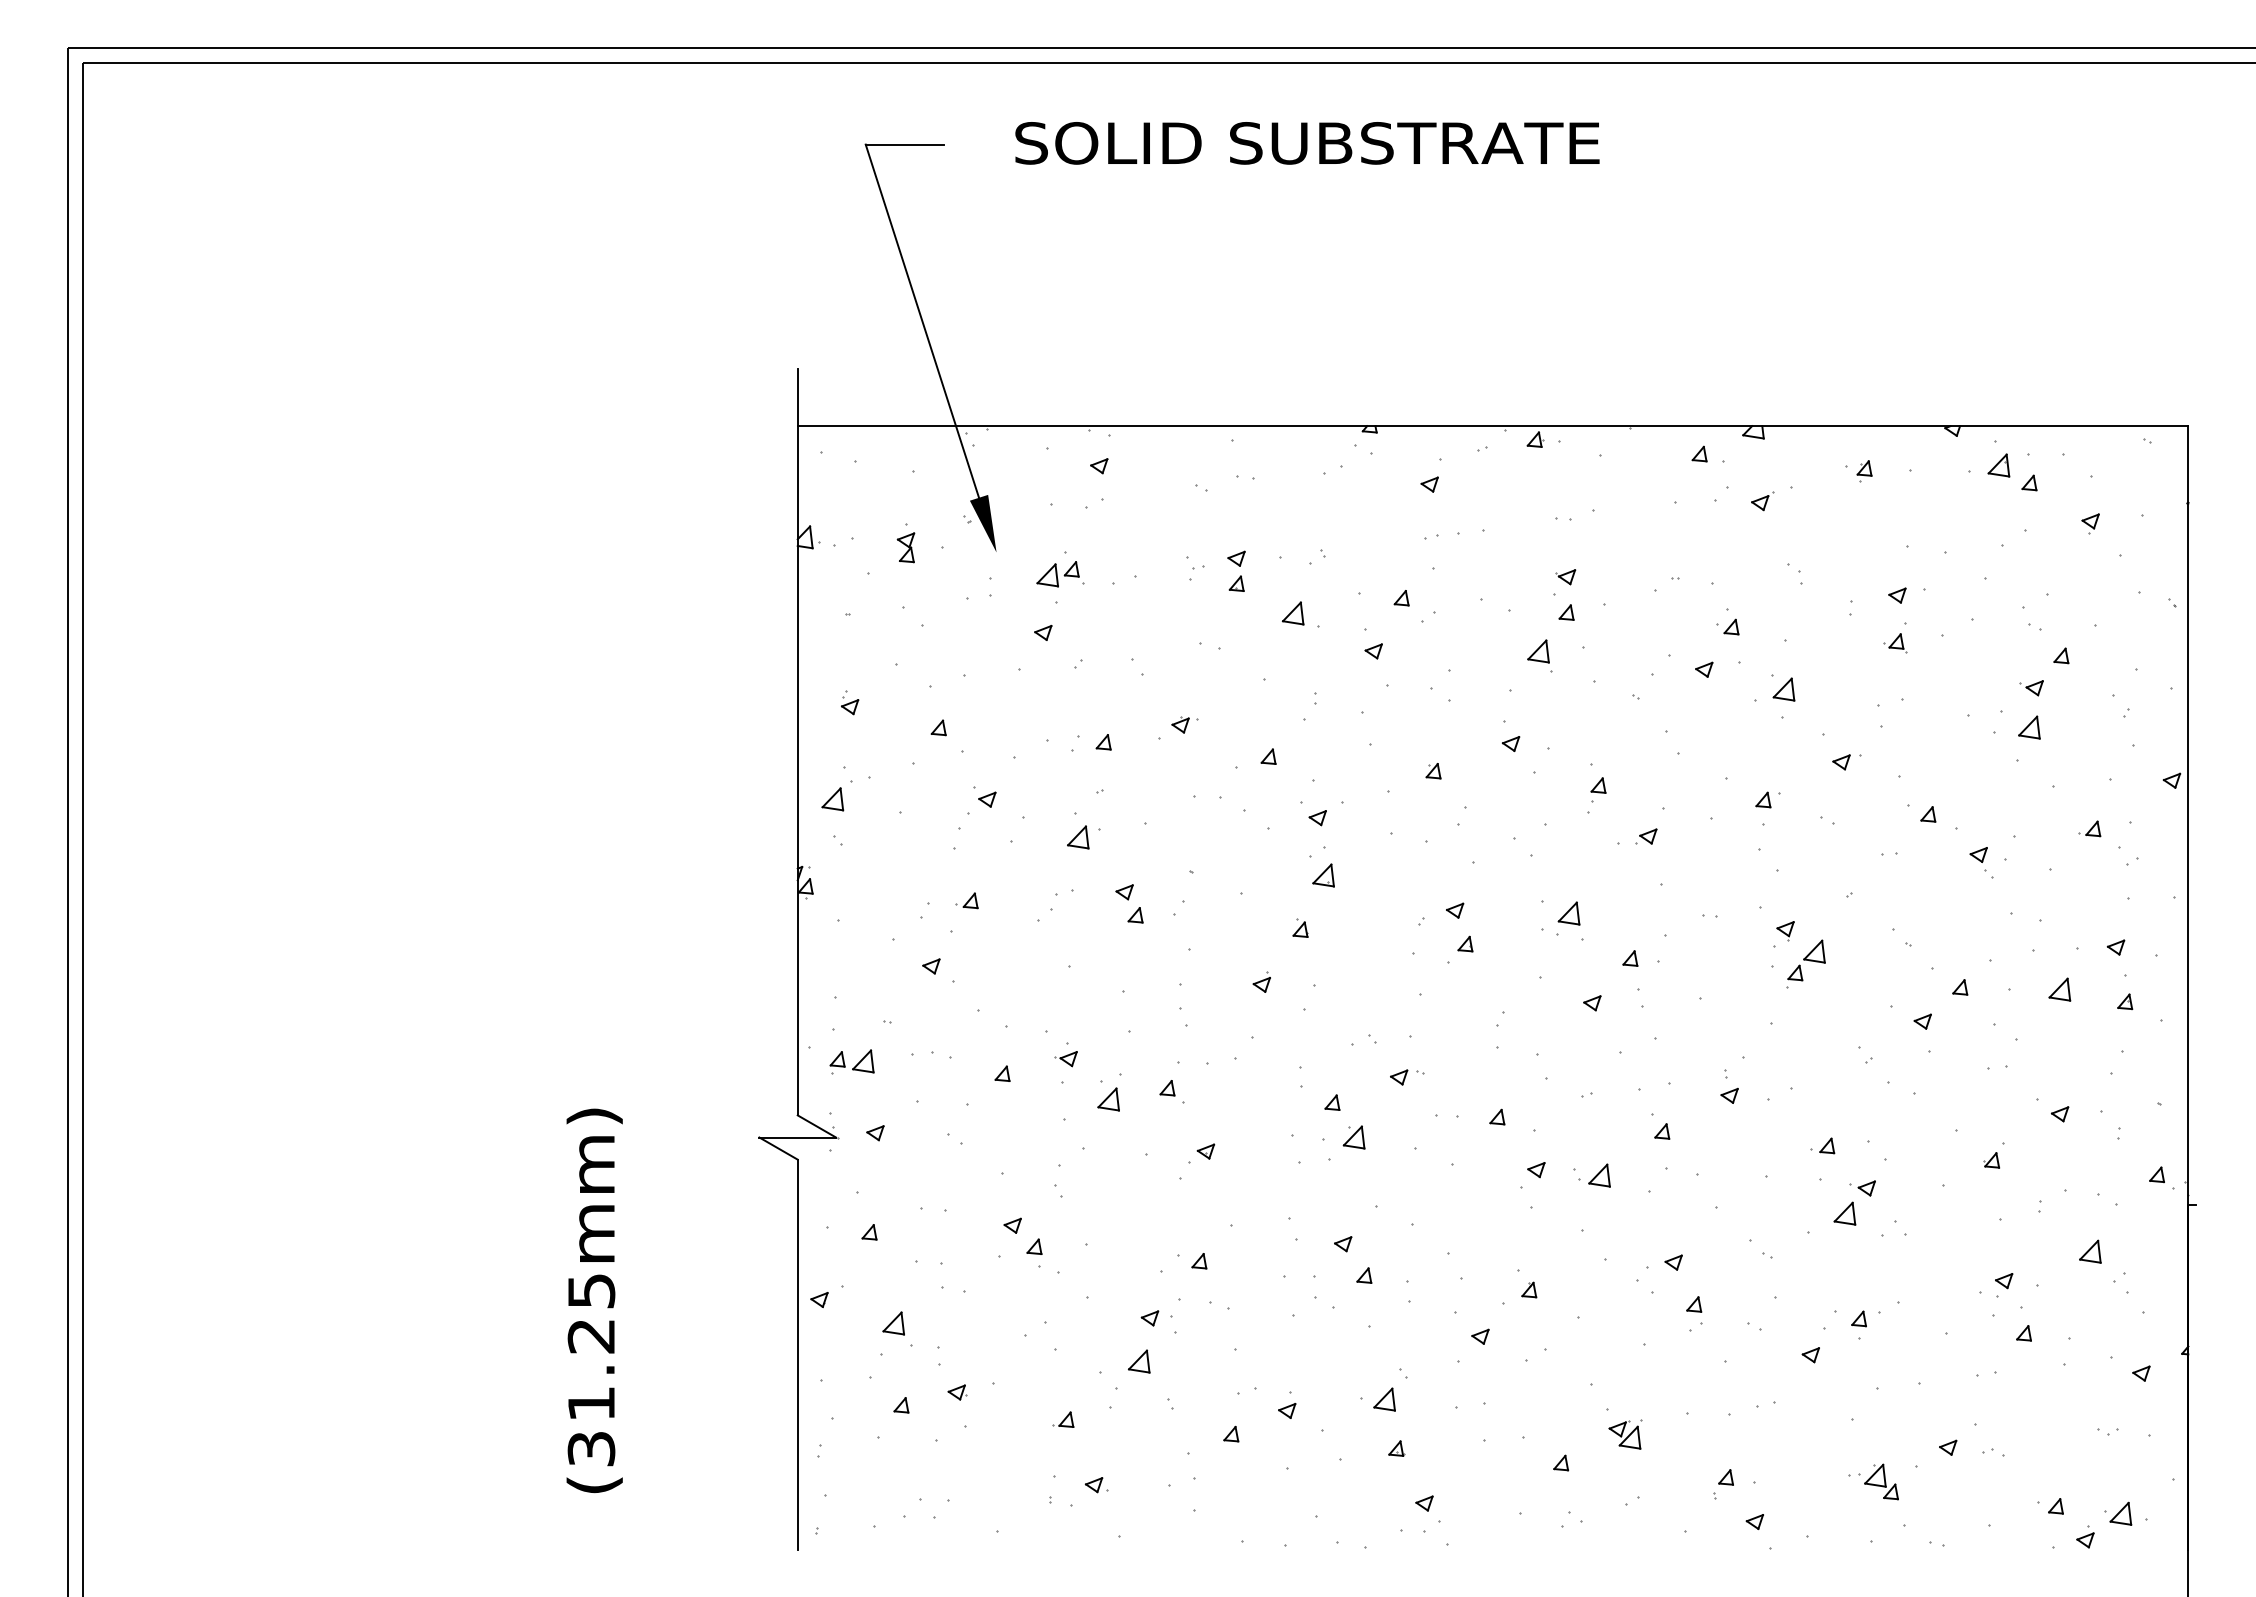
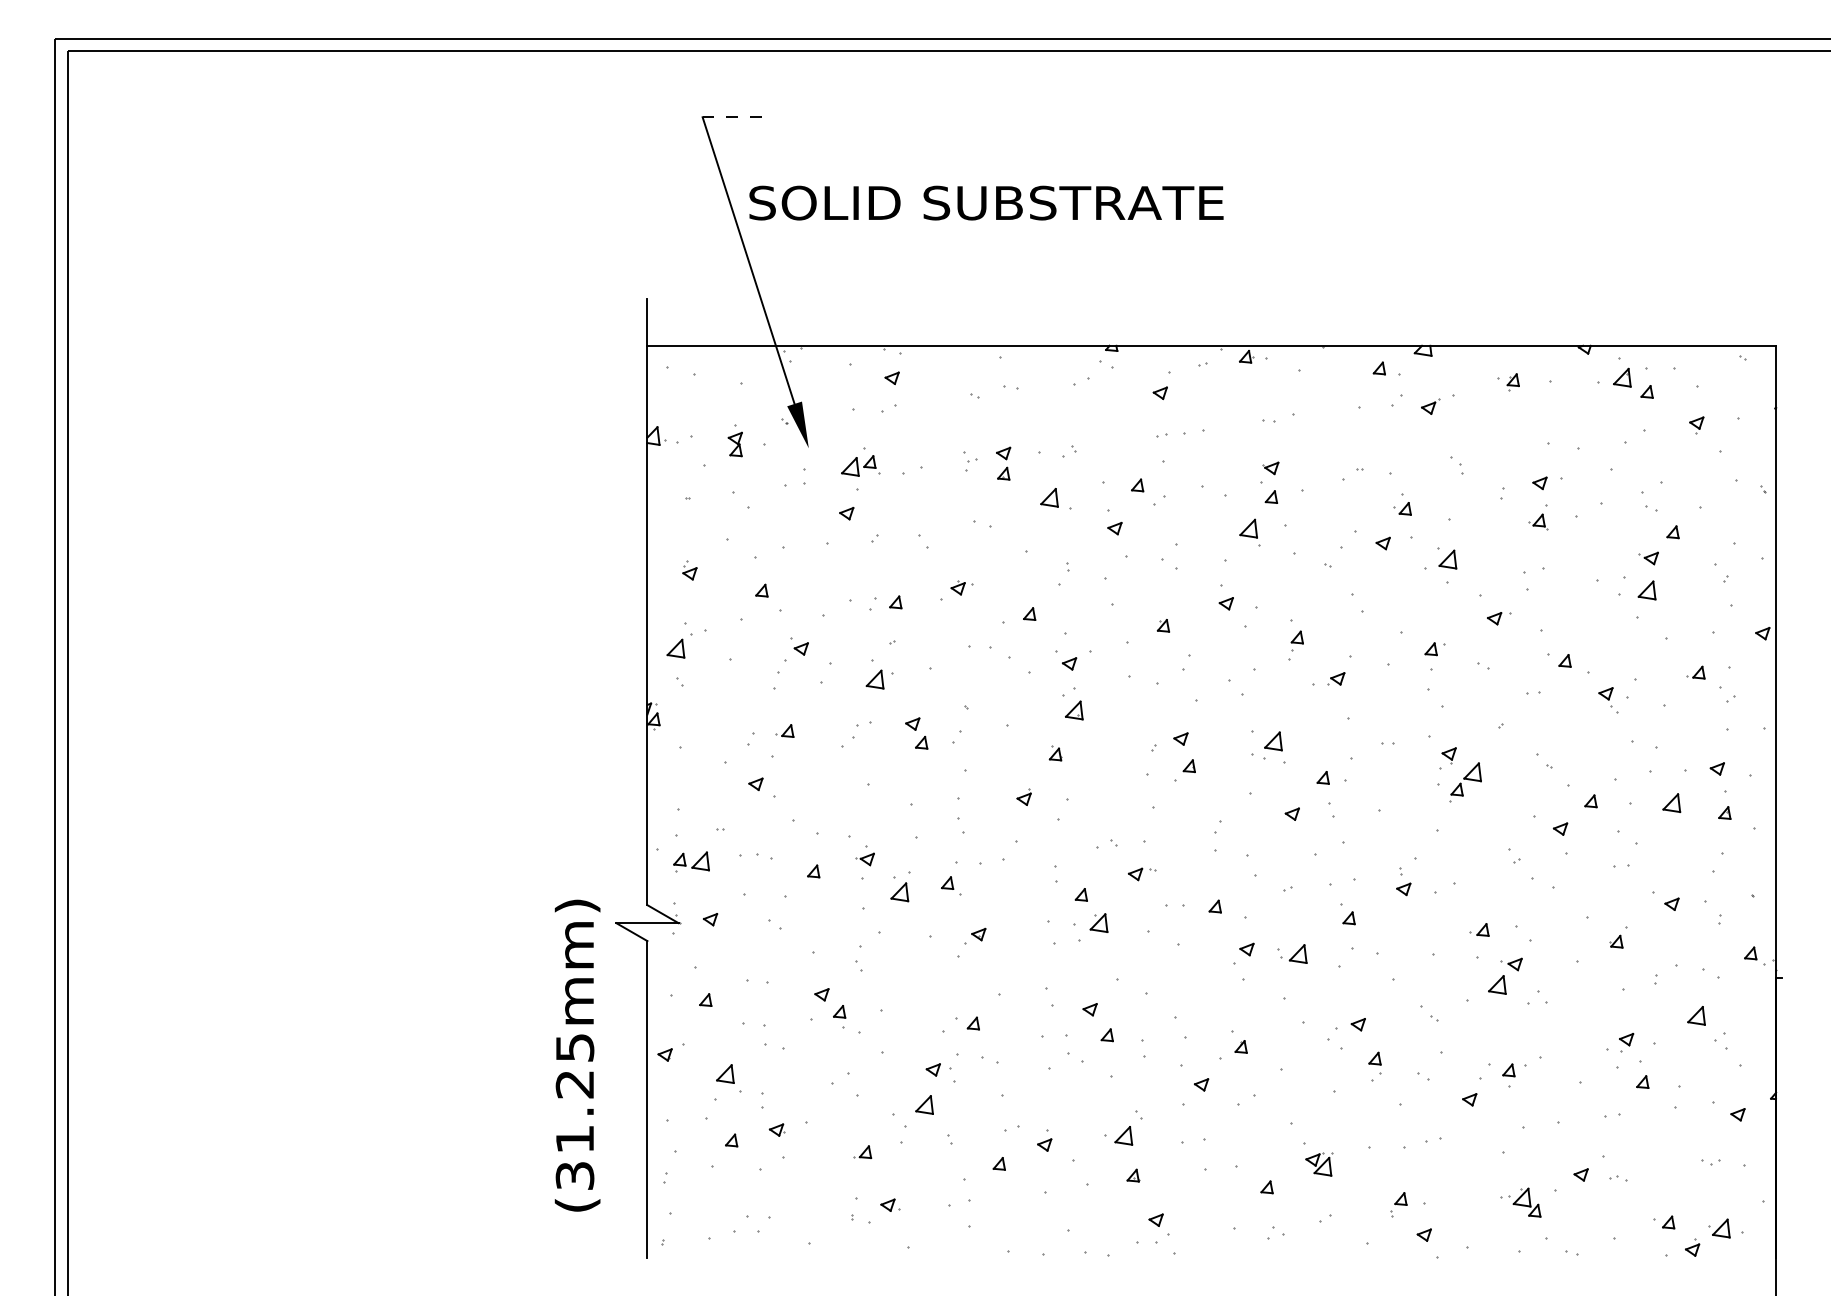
text: (1307, 143) -> (986, 203), moved
line: (905, 144) -> (734, 117), solid -> dashed
text: (594, 1300) -> (577, 1055), moved

